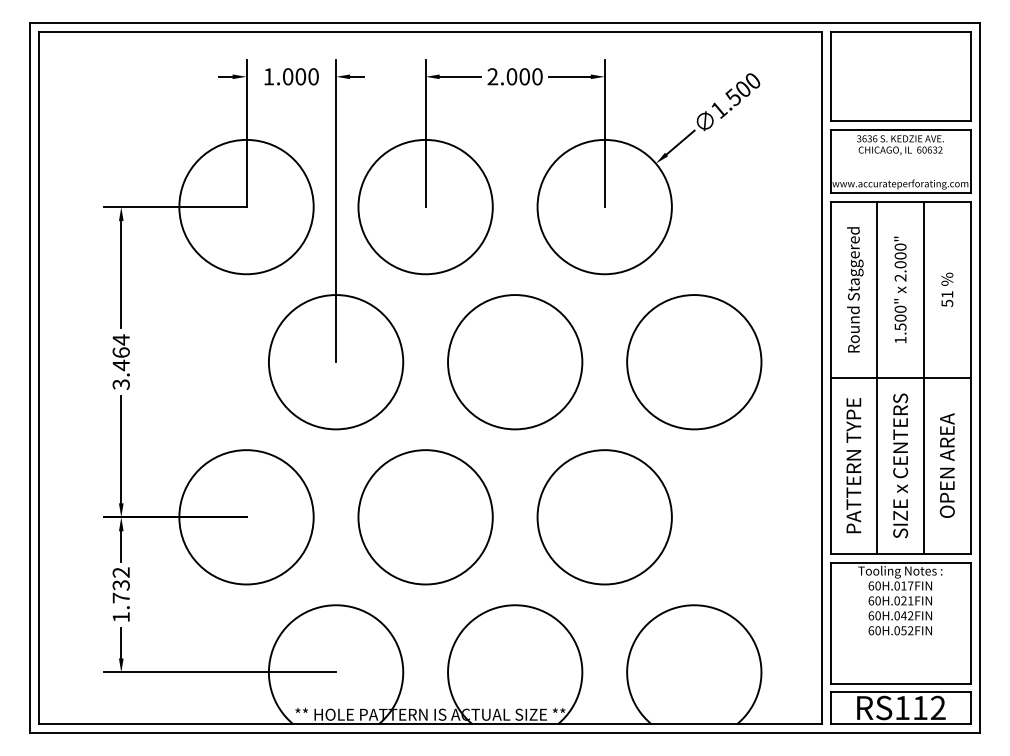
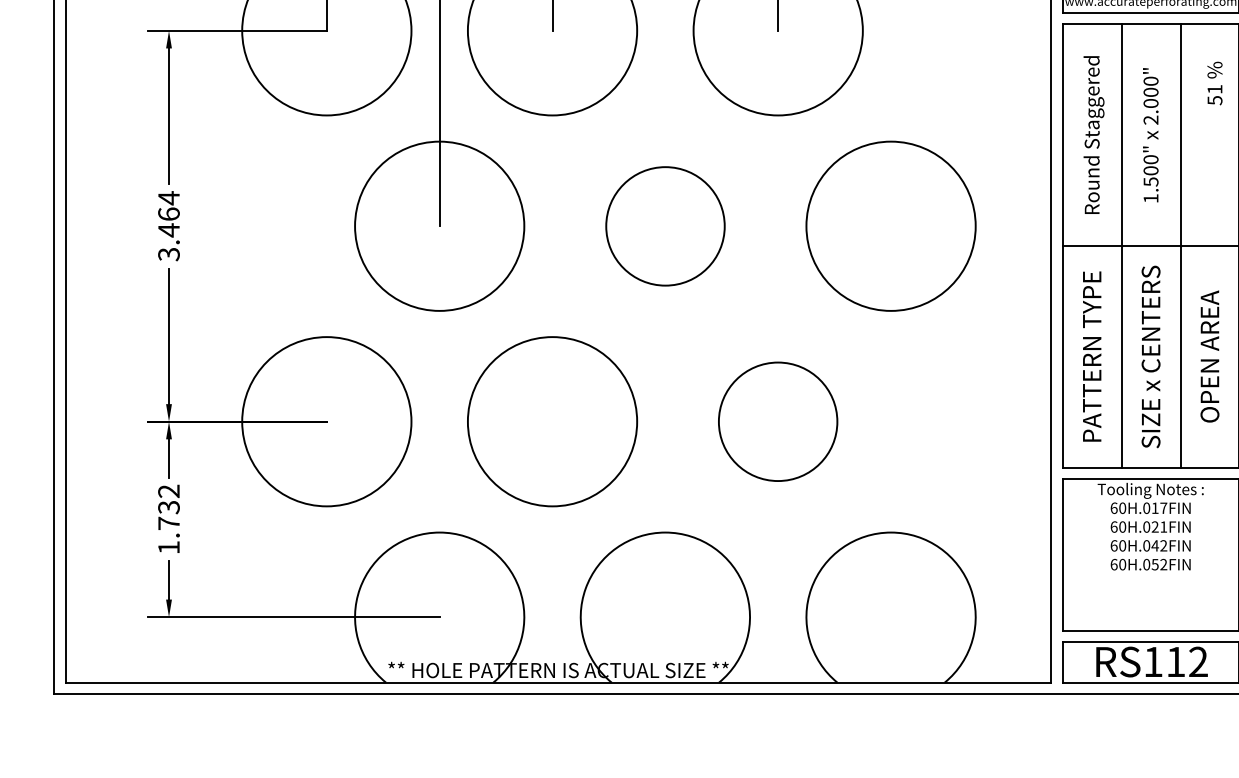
text: (947, 289) -> (1215, 82), moved
circle: (515, 362) -> (665, 226), size x0.7
circle: (604, 517) -> (777, 421), size x0.7

